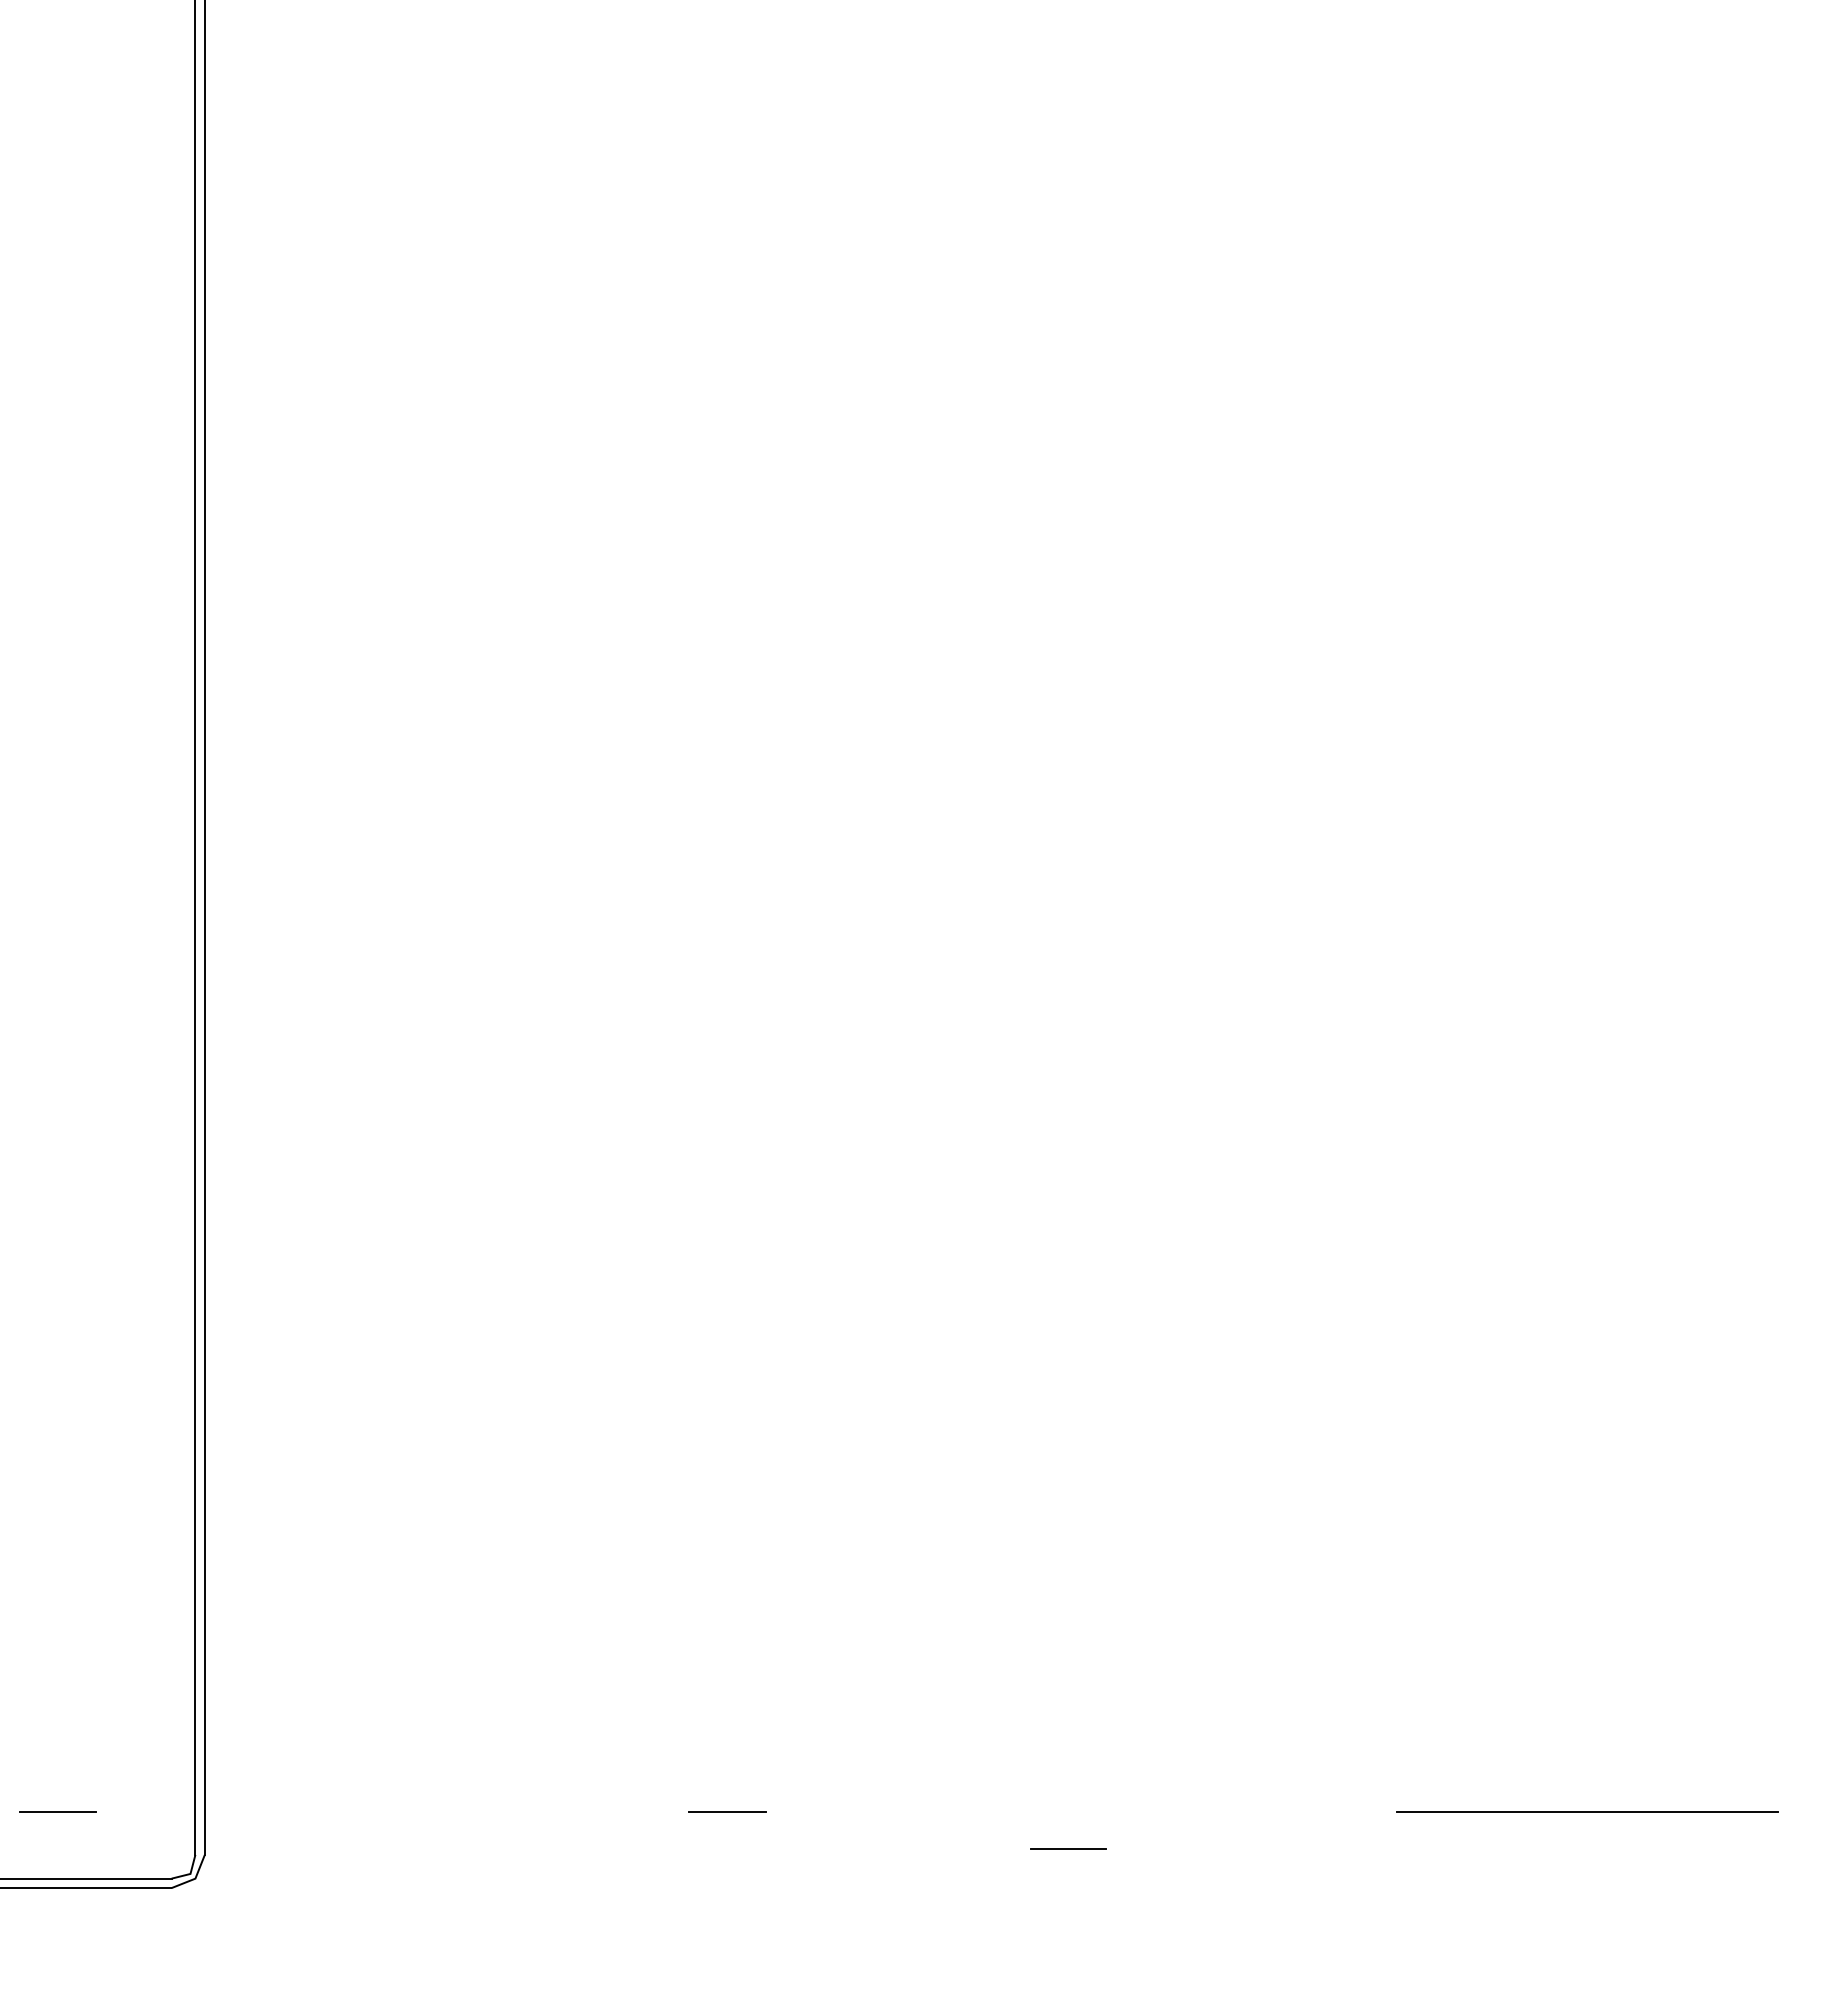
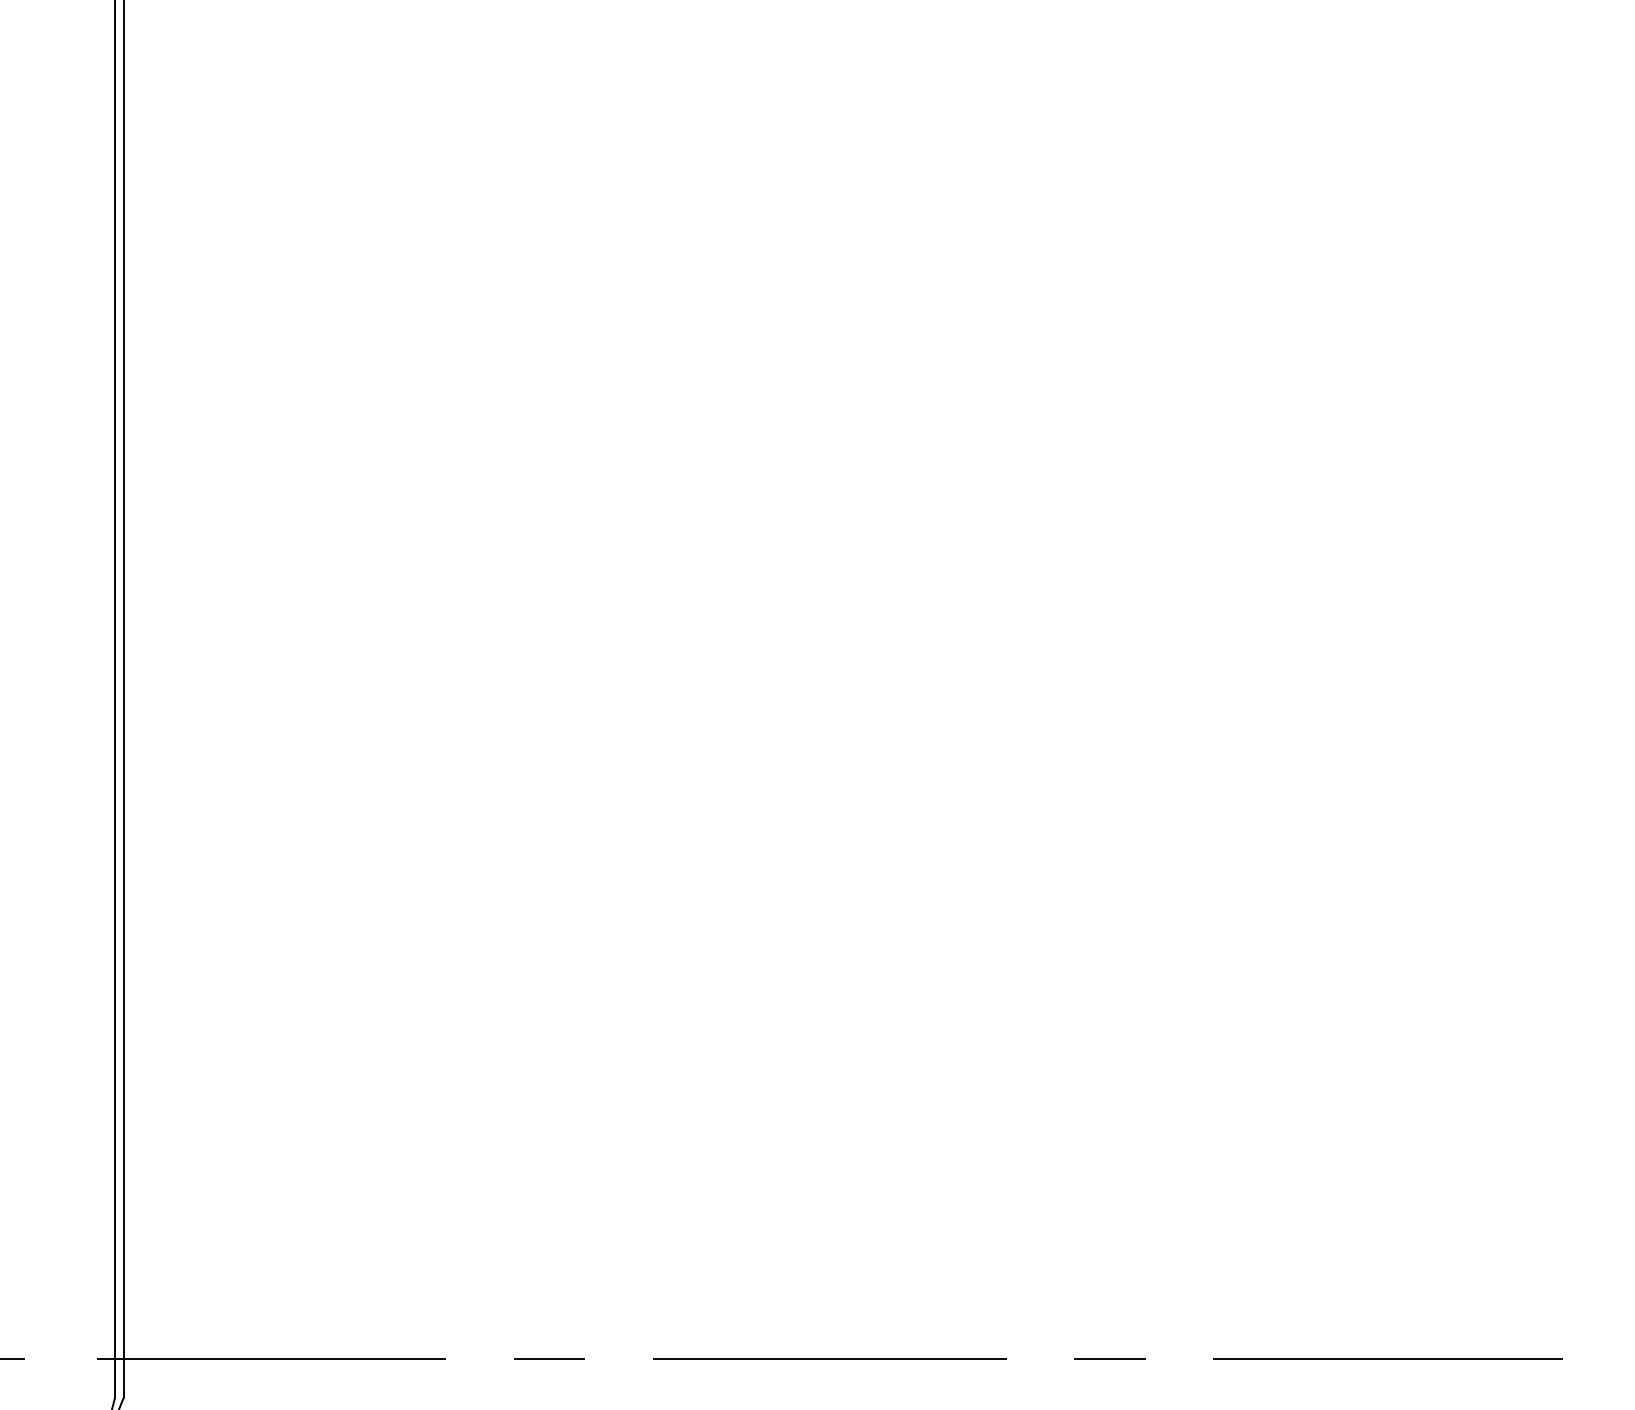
line: (727, 1811) -> (549, 1358), moved
line: (976, 1811) -> (829, 1358), added
line: (366, 1812) -> (271, 1359), added
line: (1068, 1848) -> (1110, 1358), moved

